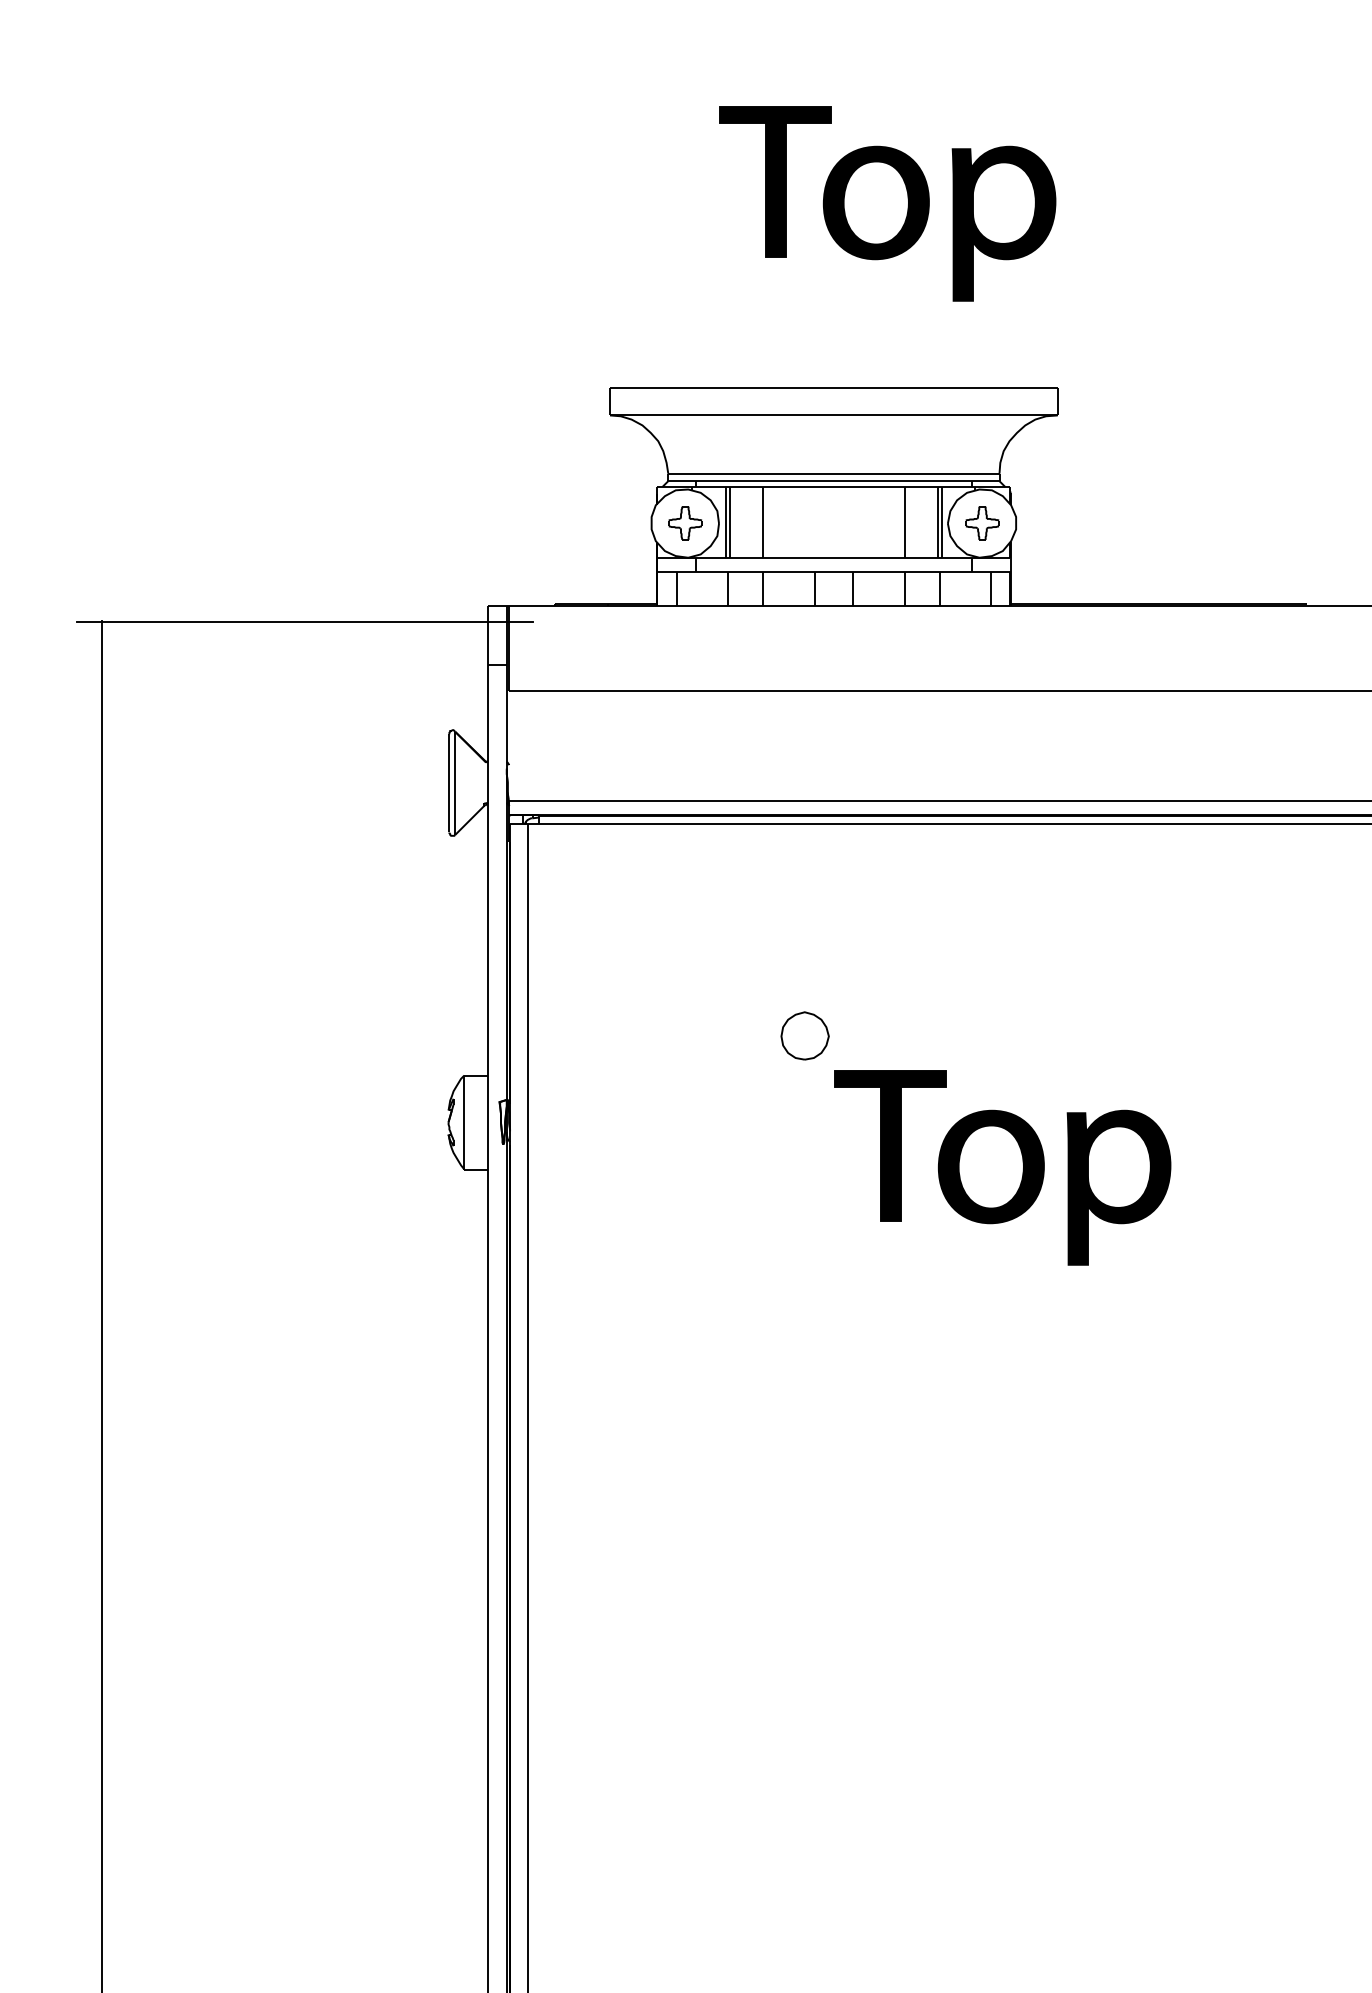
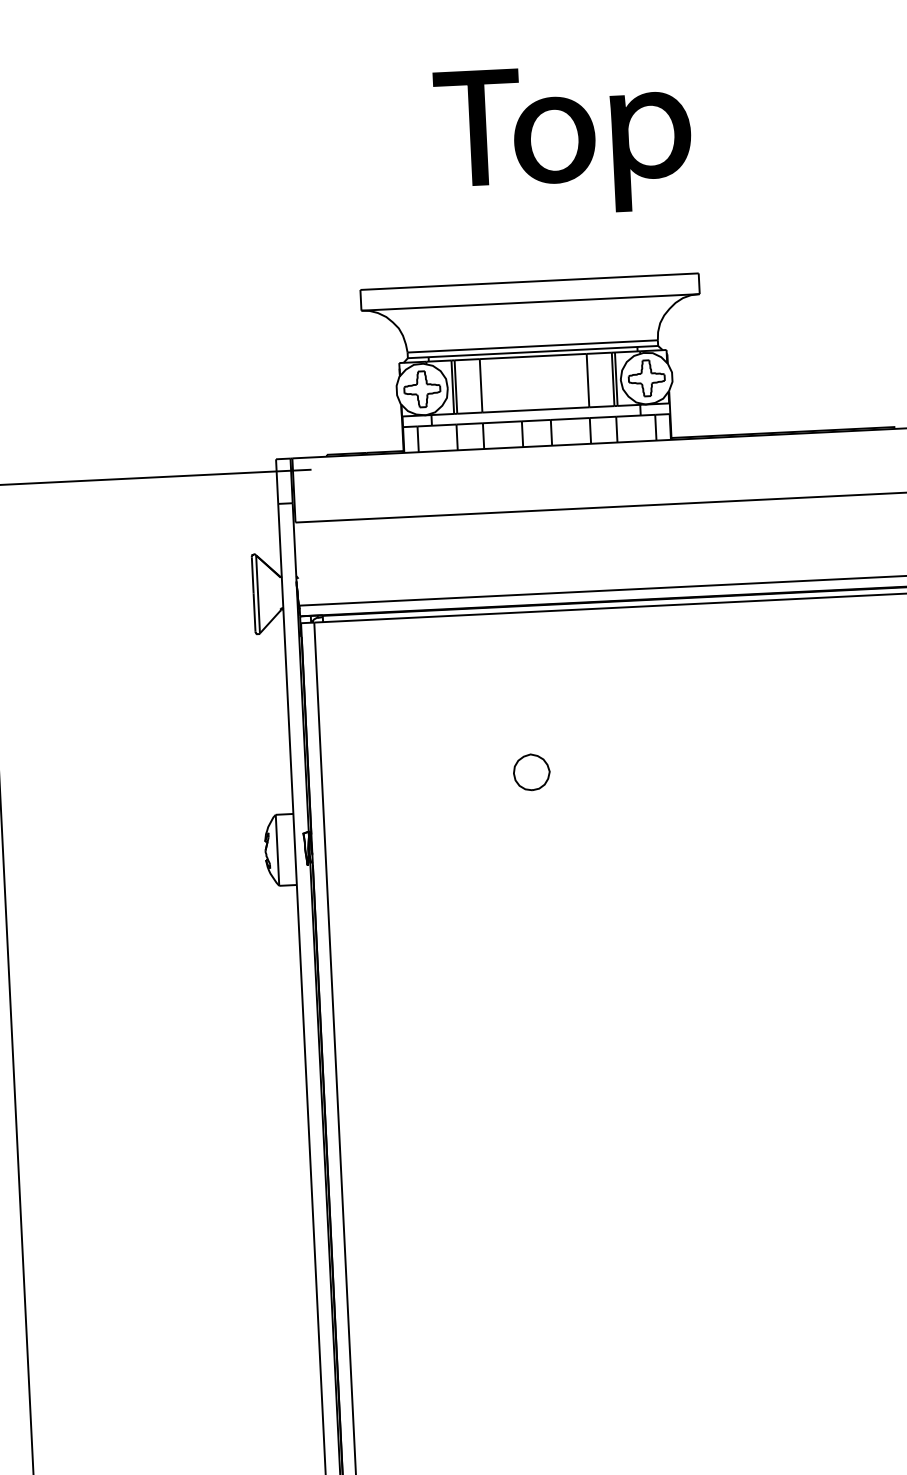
part: (685, 523) -> (422, 389), size x1.43
part: (982, 523) -> (646, 378), size x1.43
part: (1002, 1167) -> (685, 864), removed

